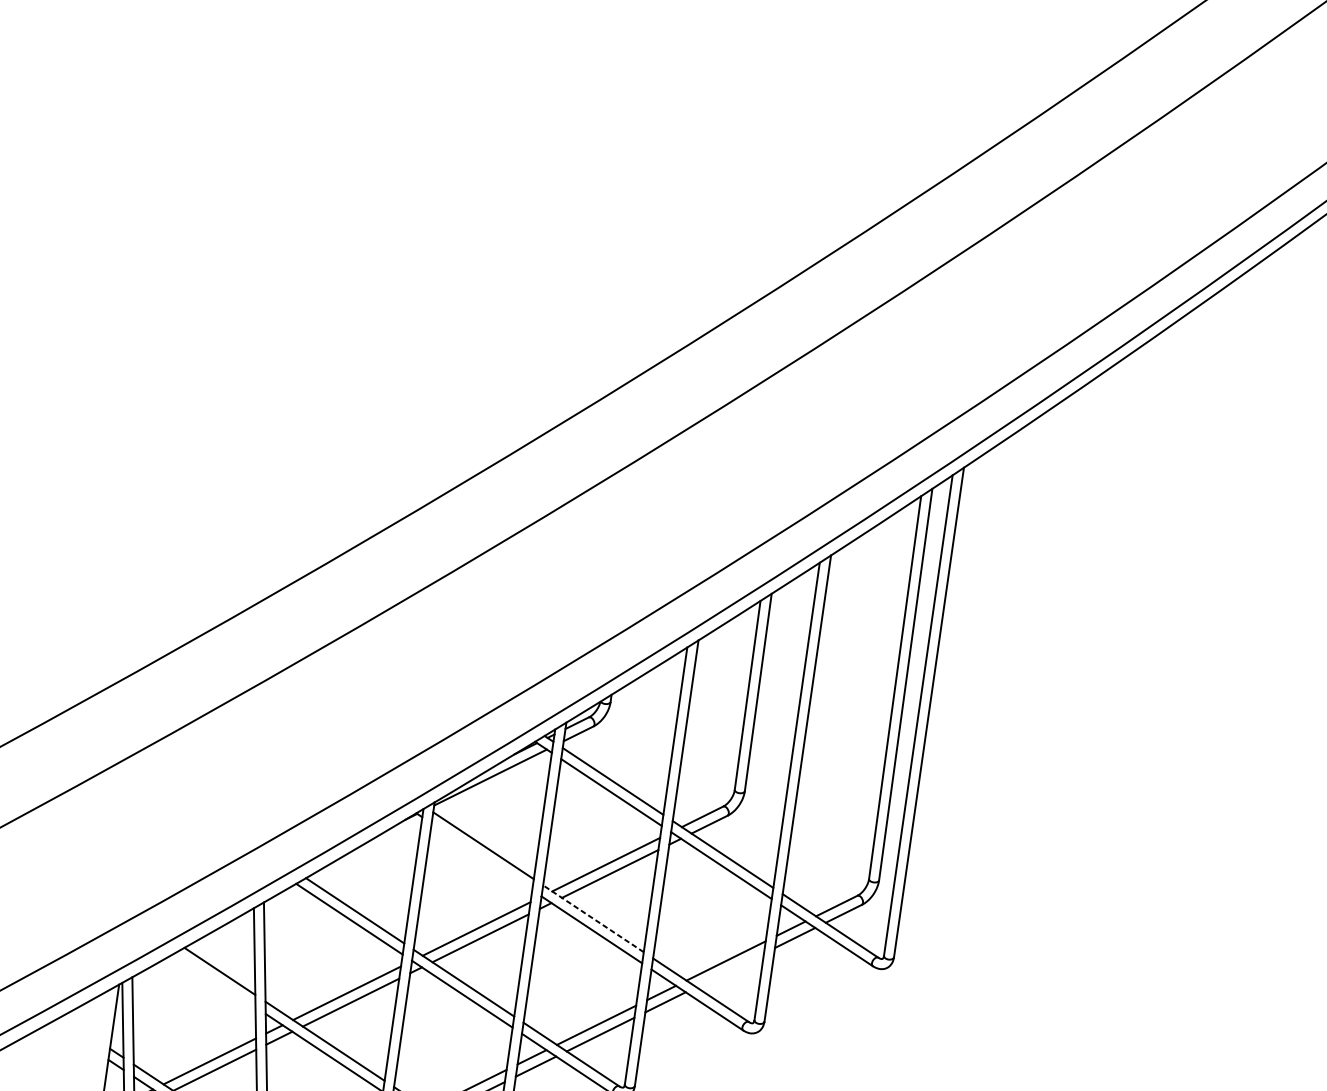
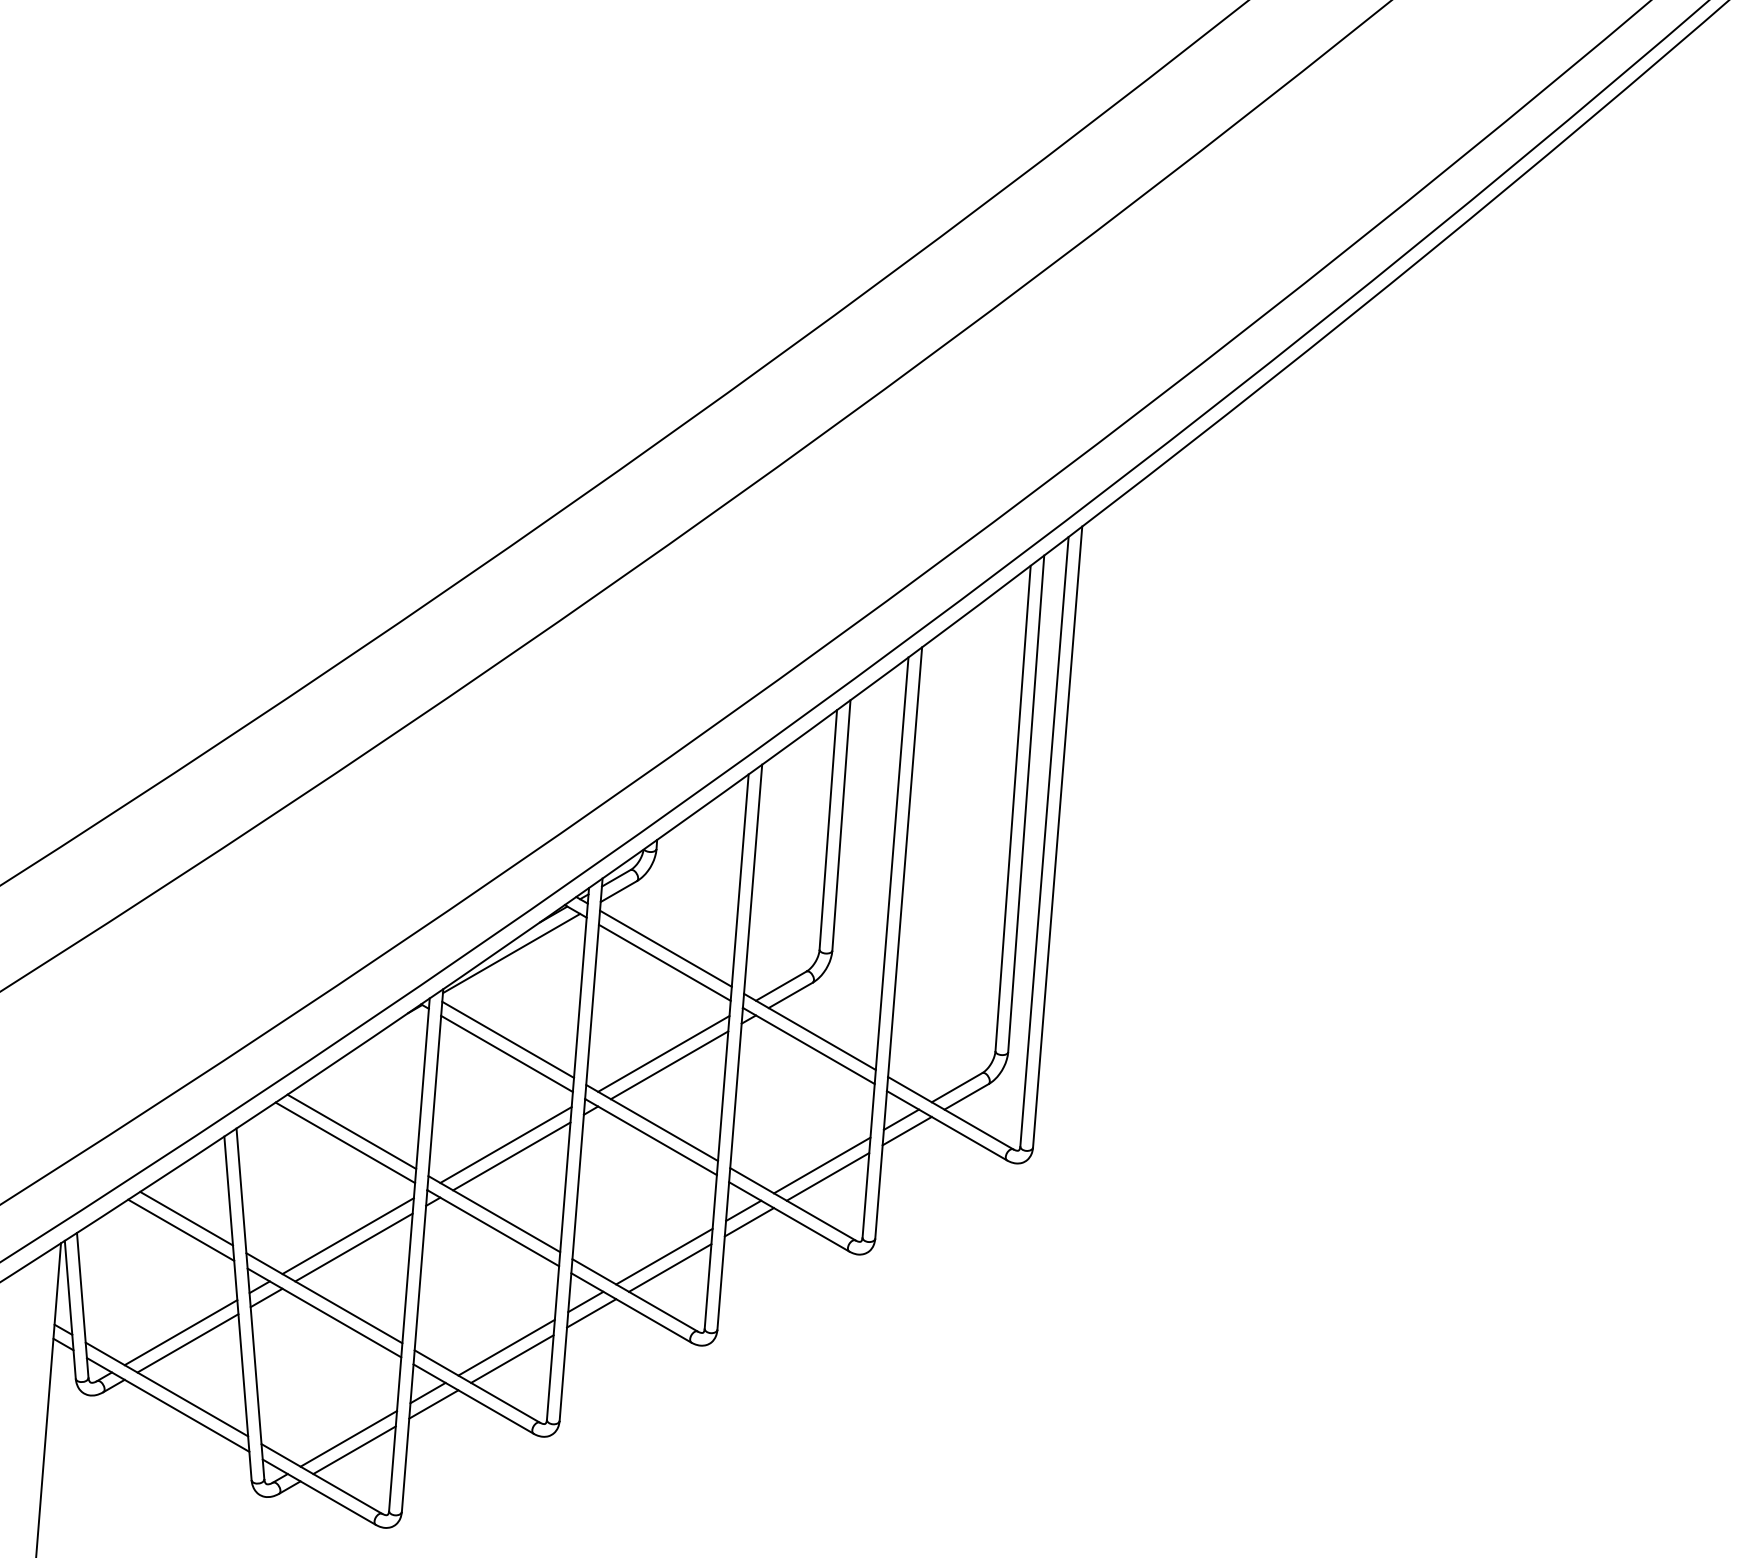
line: (481, 856) -> (506, 1053), added
line: (593, 918) -> (651, 1122), dashed -> solid
line: (729, 969) -> (827, 1176), added
line: (215, 979) -> (181, 1229), added

